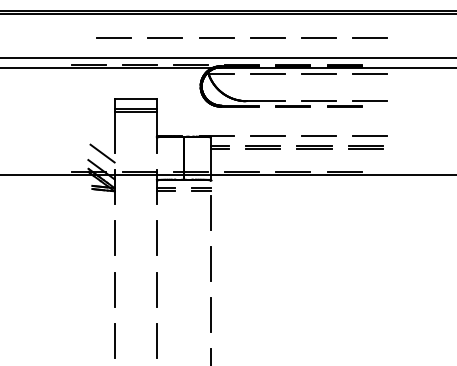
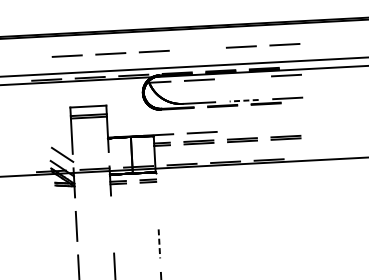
line: (267, 37) -> (197, 48), removed
line: (318, 74) -> (242, 78), removed
line: (318, 101) -> (243, 100), solid -> dashed
line: (318, 136) -> (245, 130), removed
line: (370, 136) -> (289, 128), removed
line: (210, 212) -> (156, 200), removed
line: (156, 238) -> (112, 224), removed
line: (210, 264) -> (159, 244), solid -> dashed

